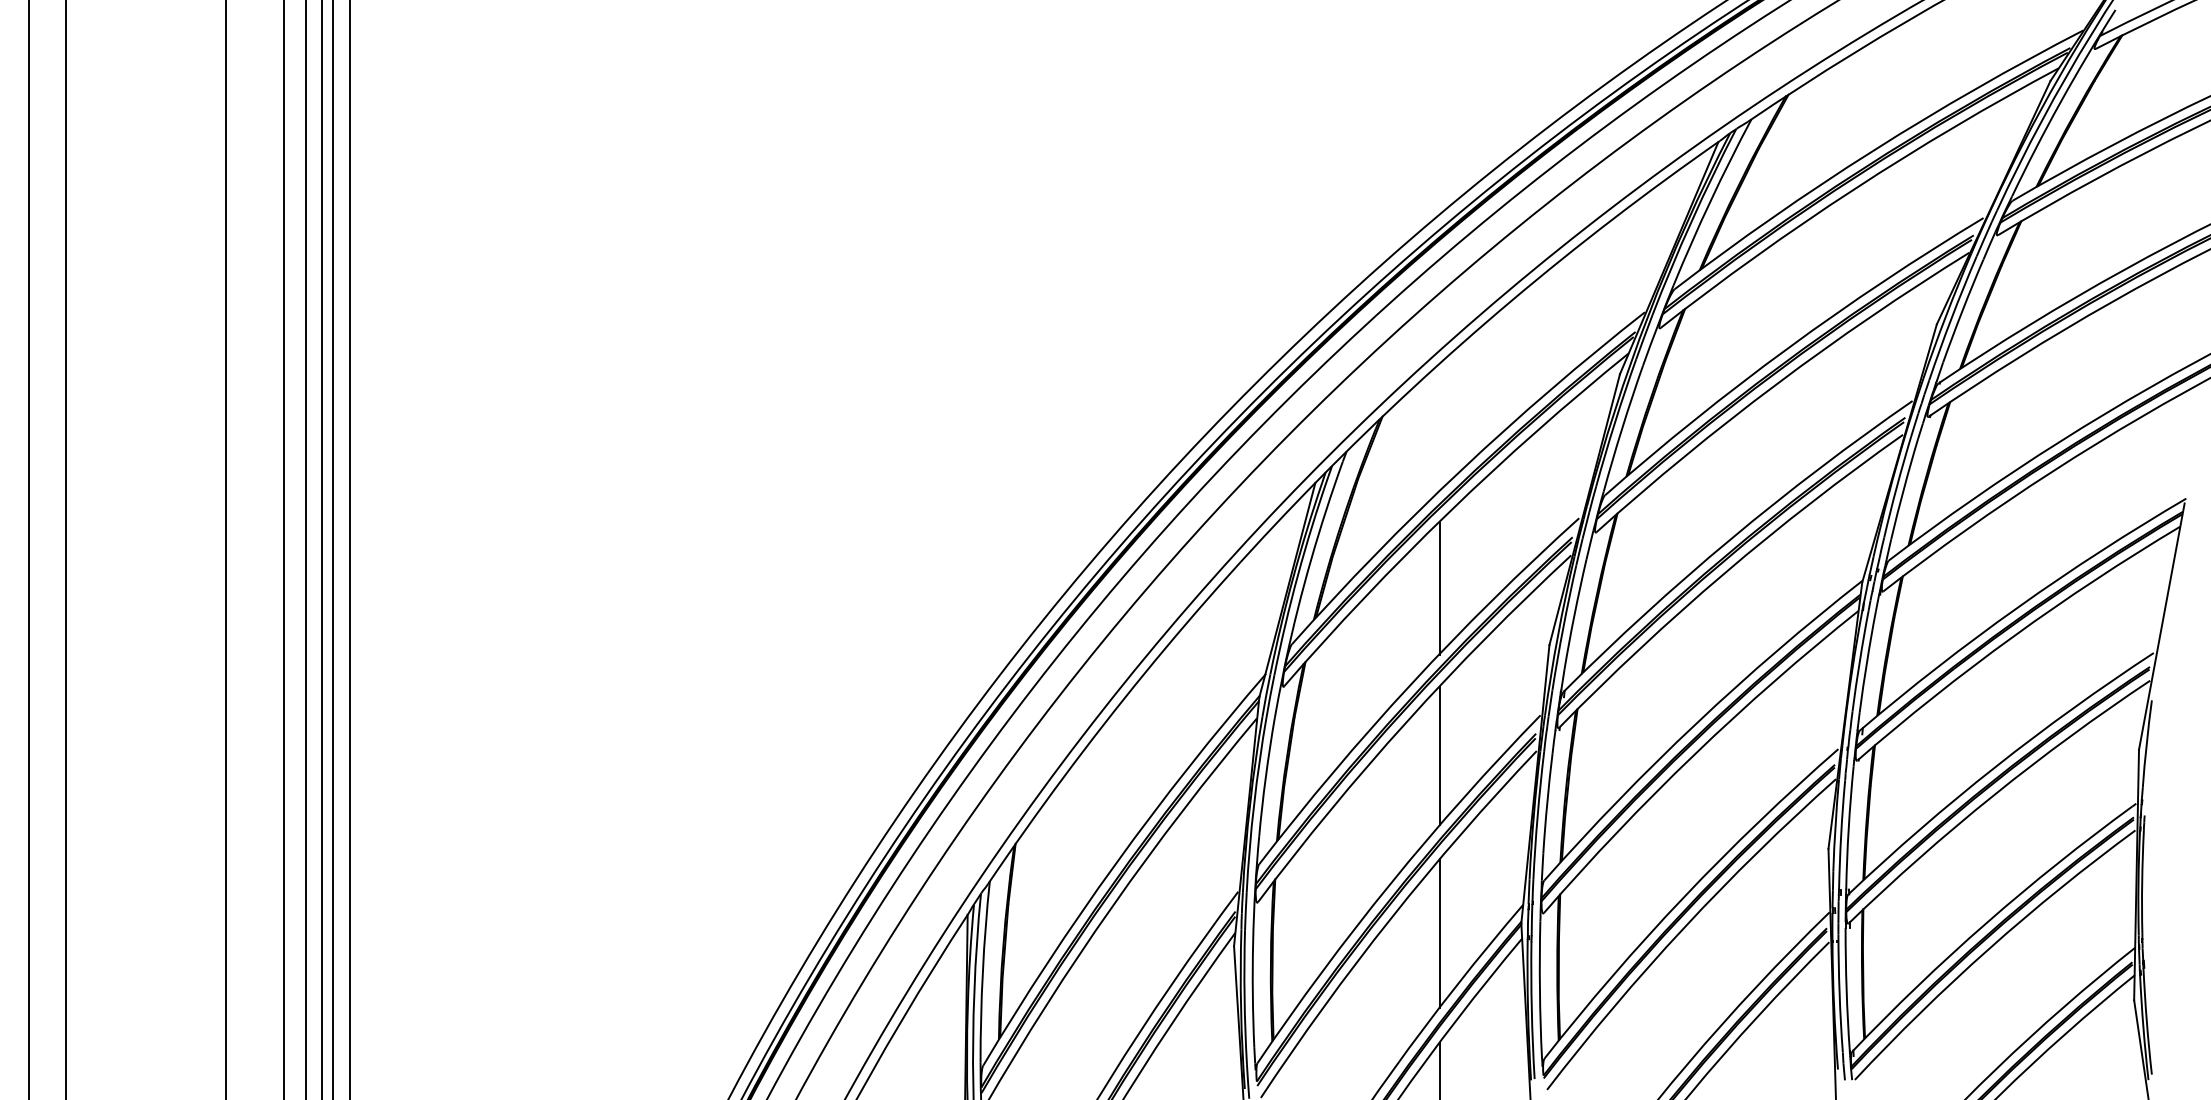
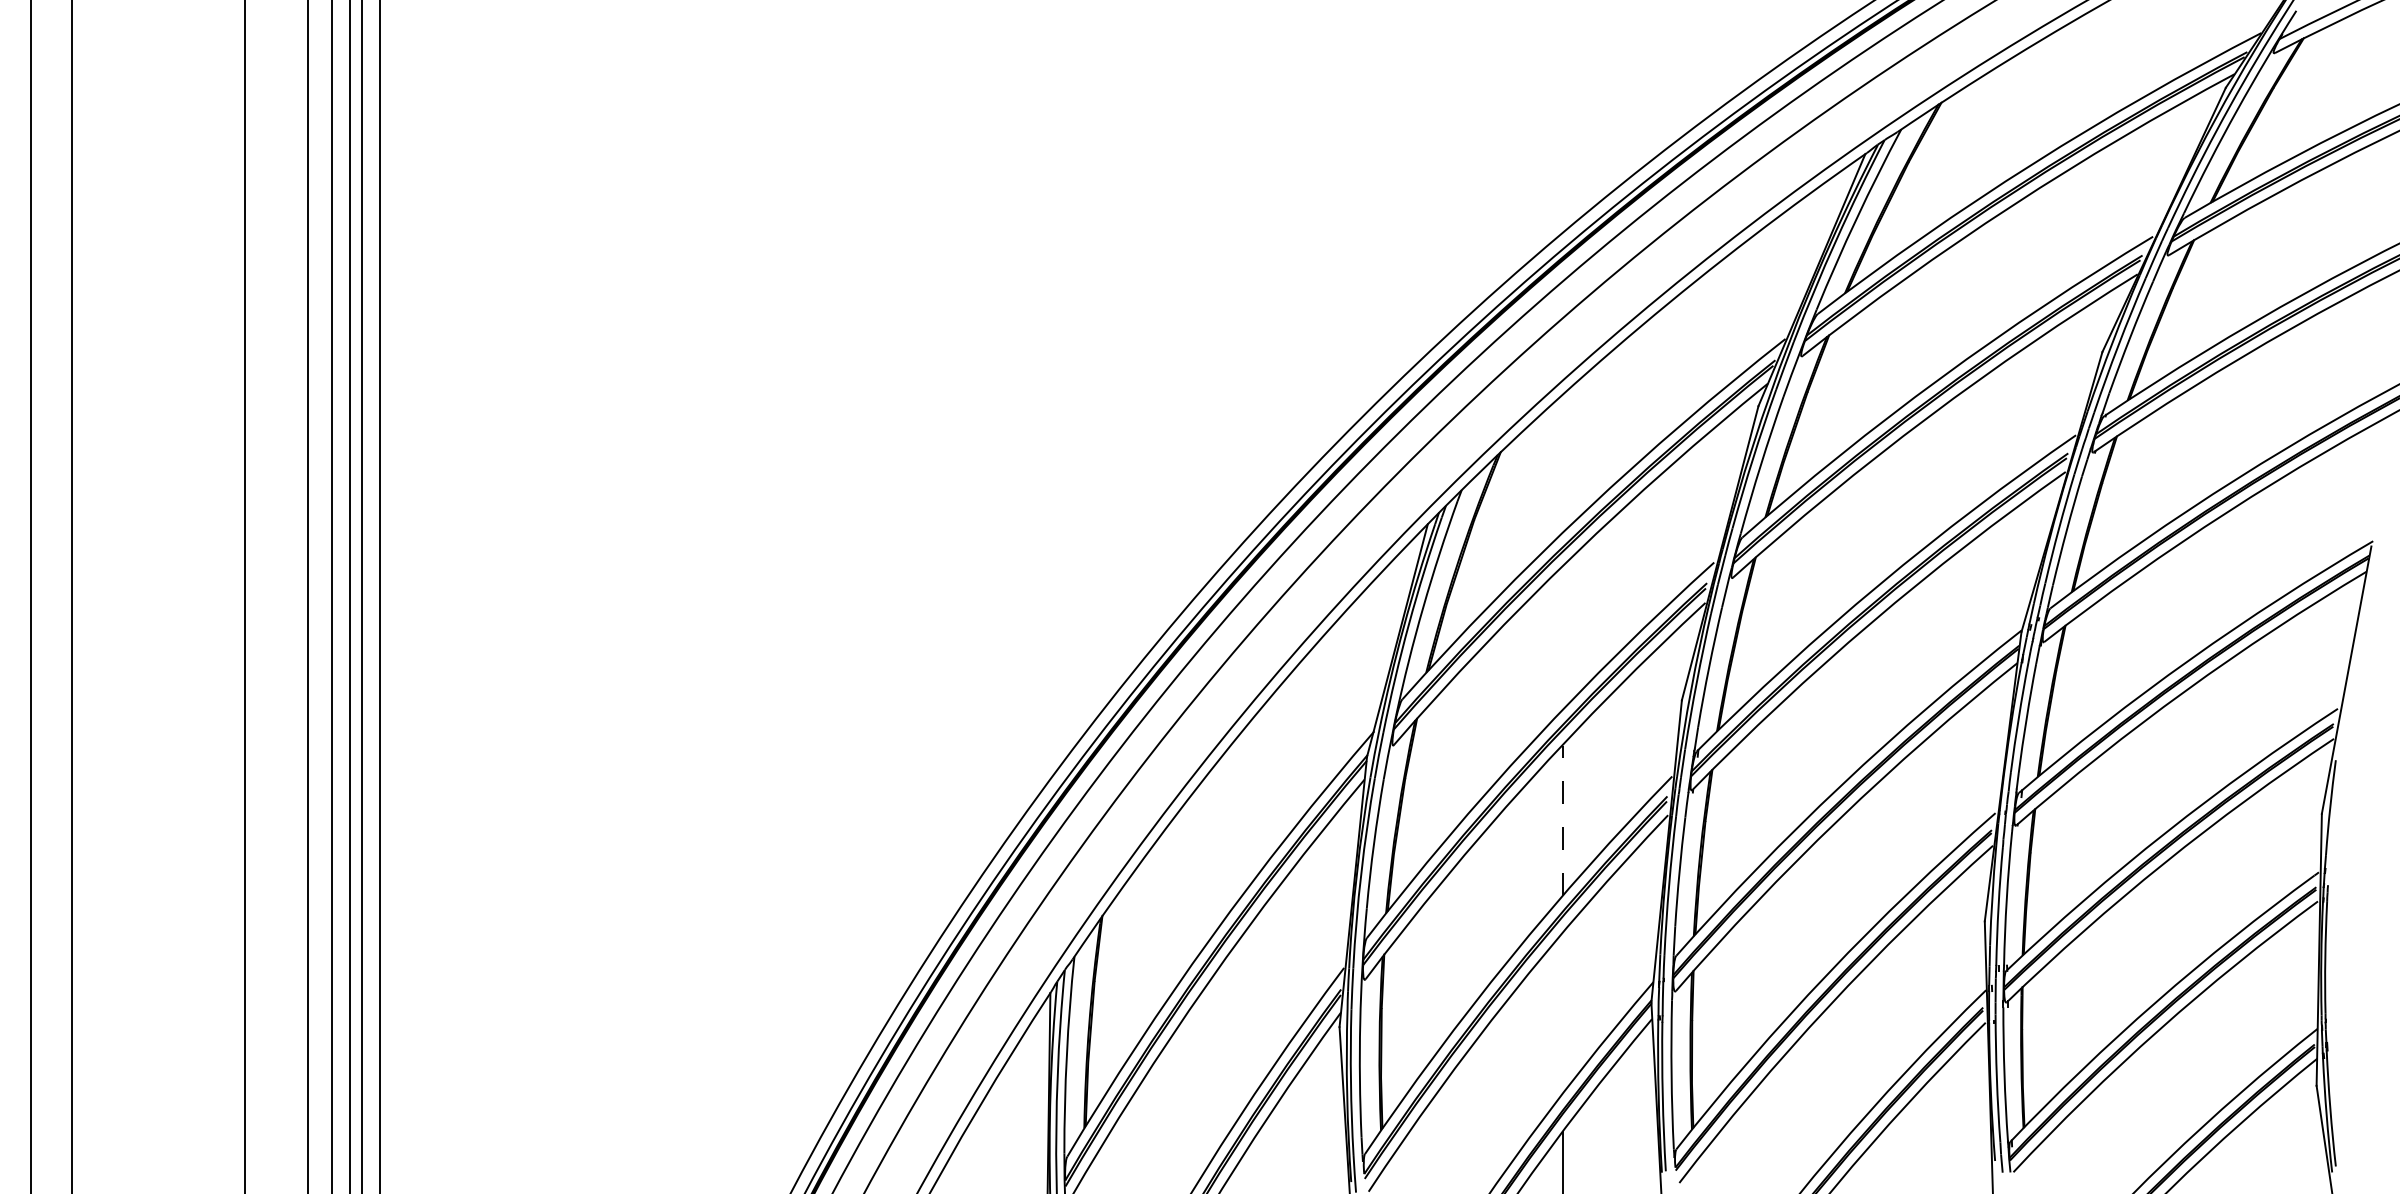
line: (1439, 589) -> (1562, 639), removed
line: (1439, 755) -> (1562, 820), solid -> dashed
line: (1439, 933) -> (1562, 1013), removed

